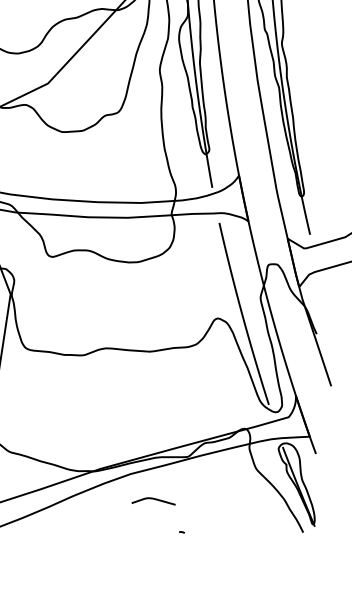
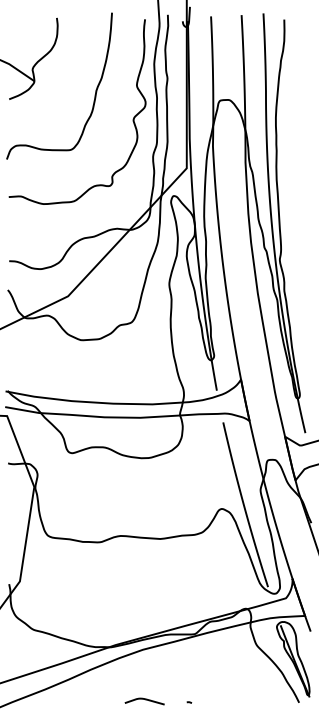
curve: (154, 500) -> (145, 700), moved

